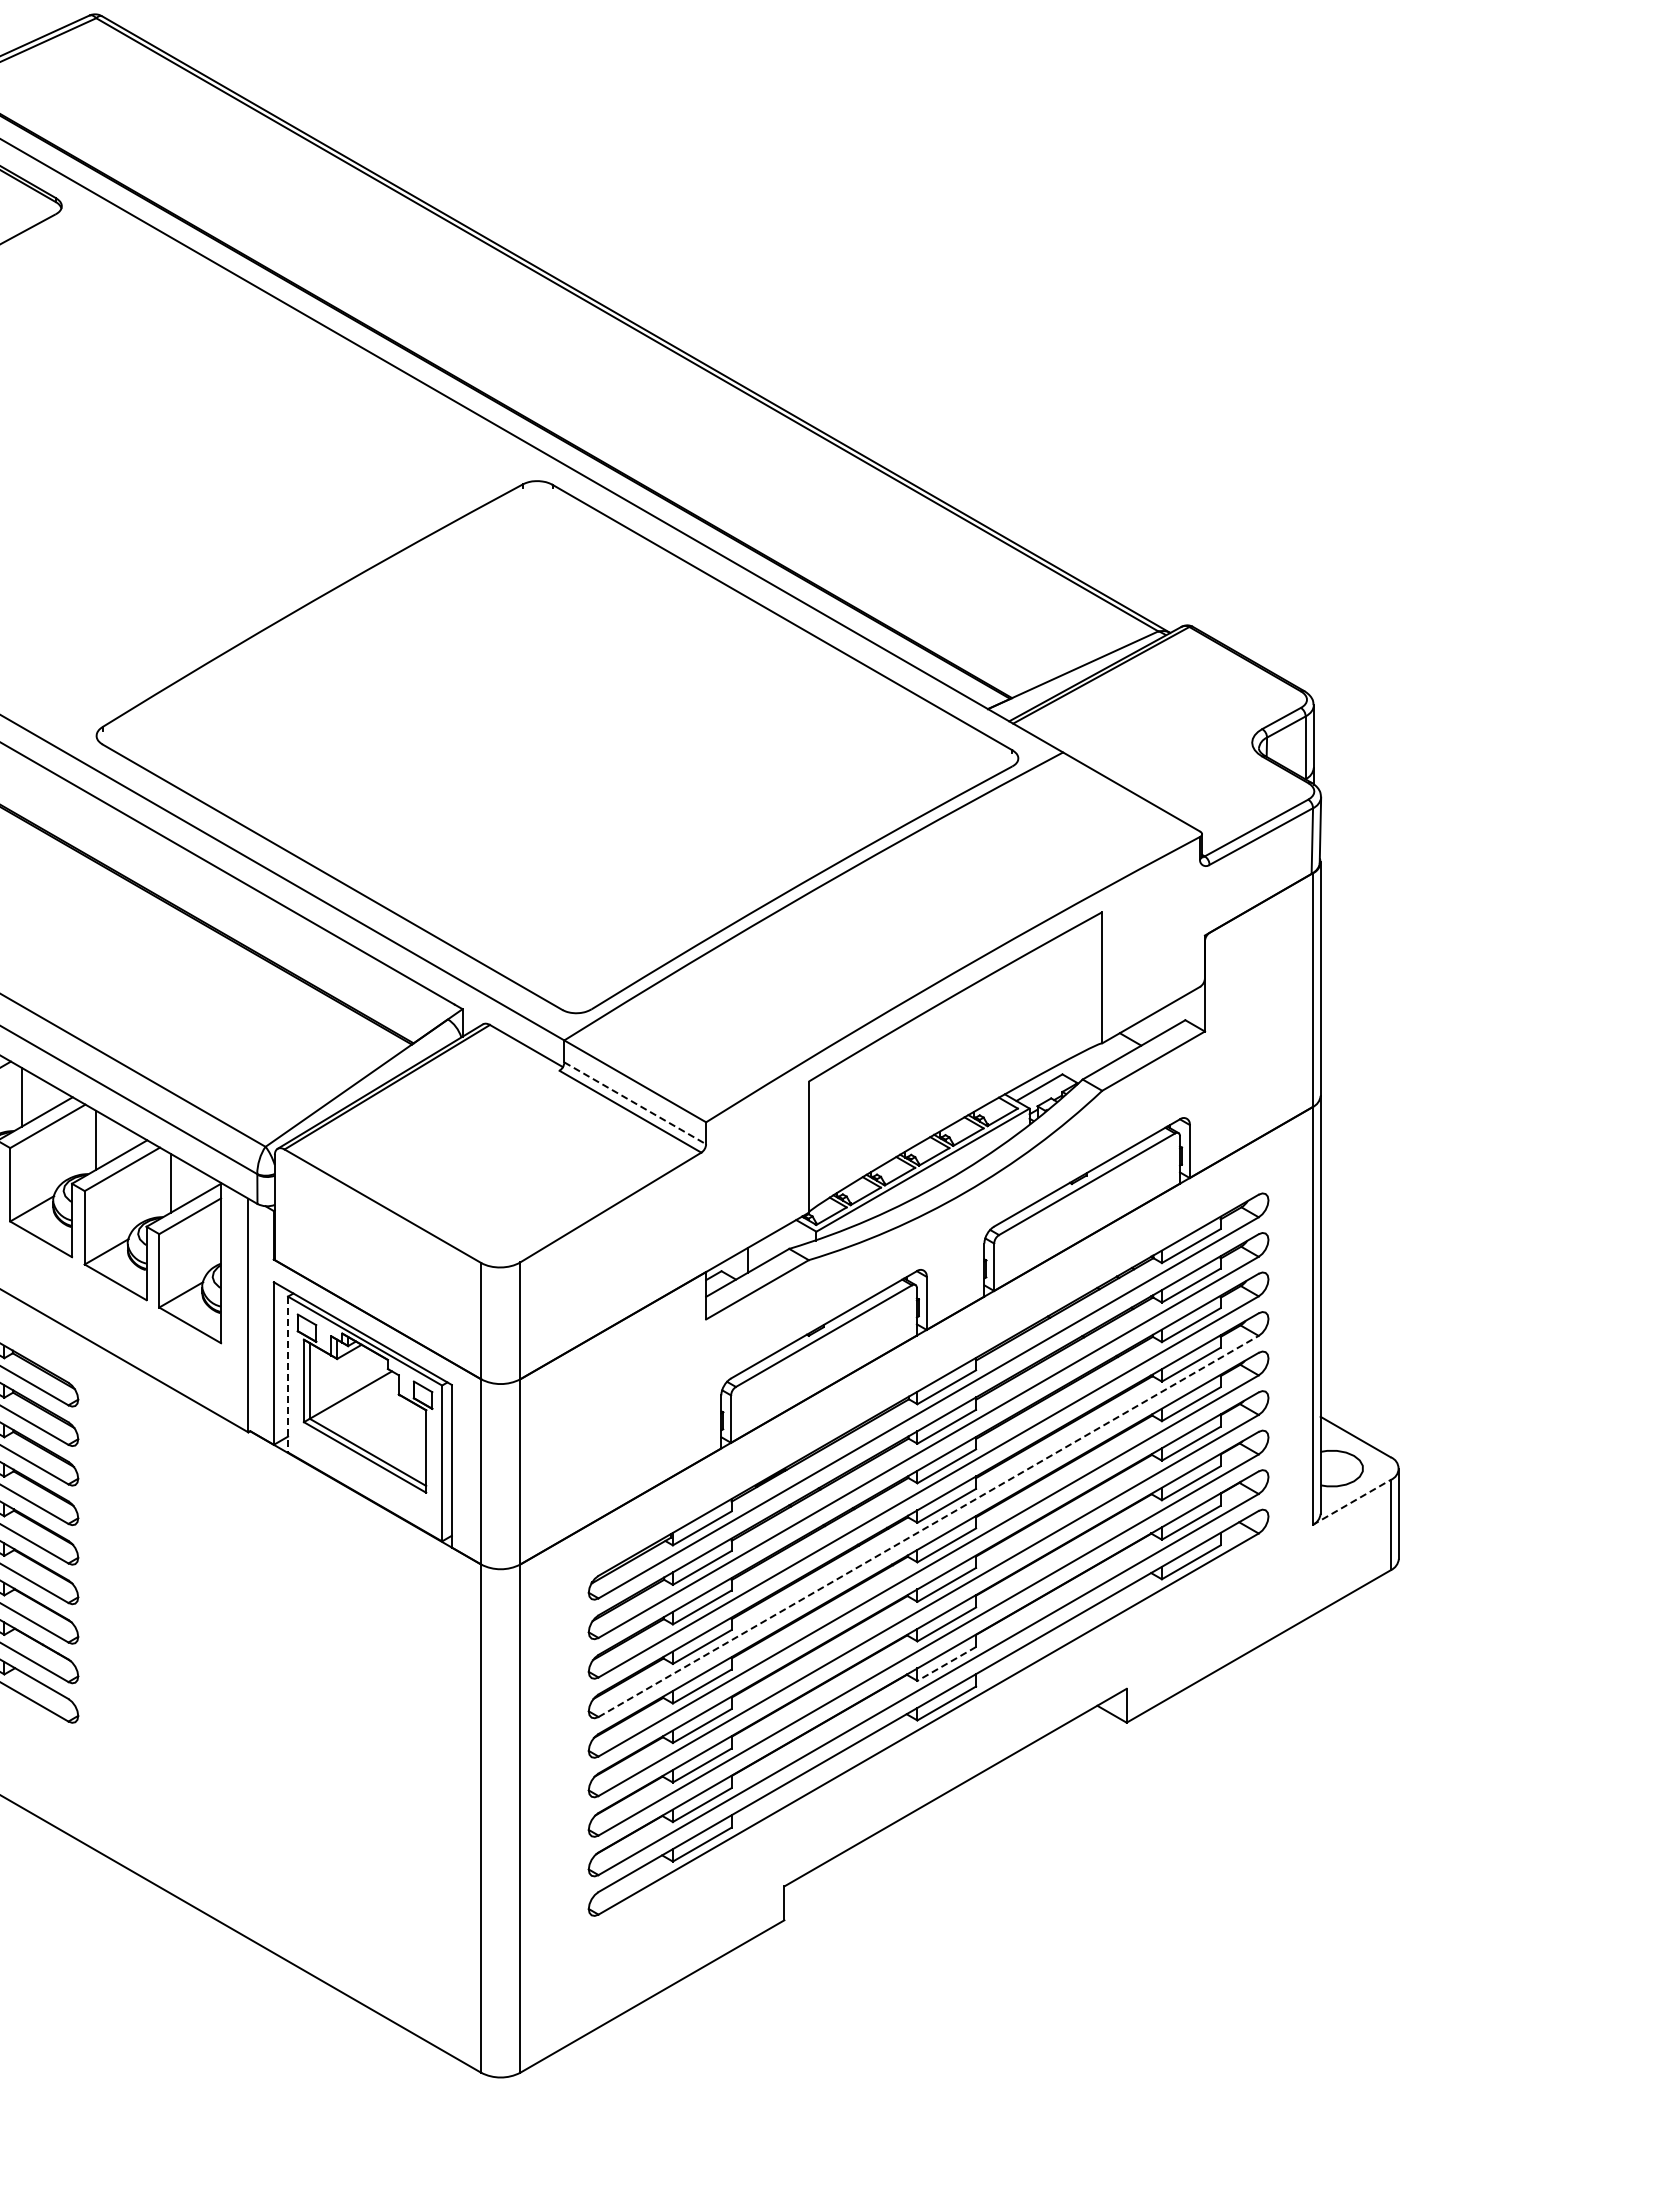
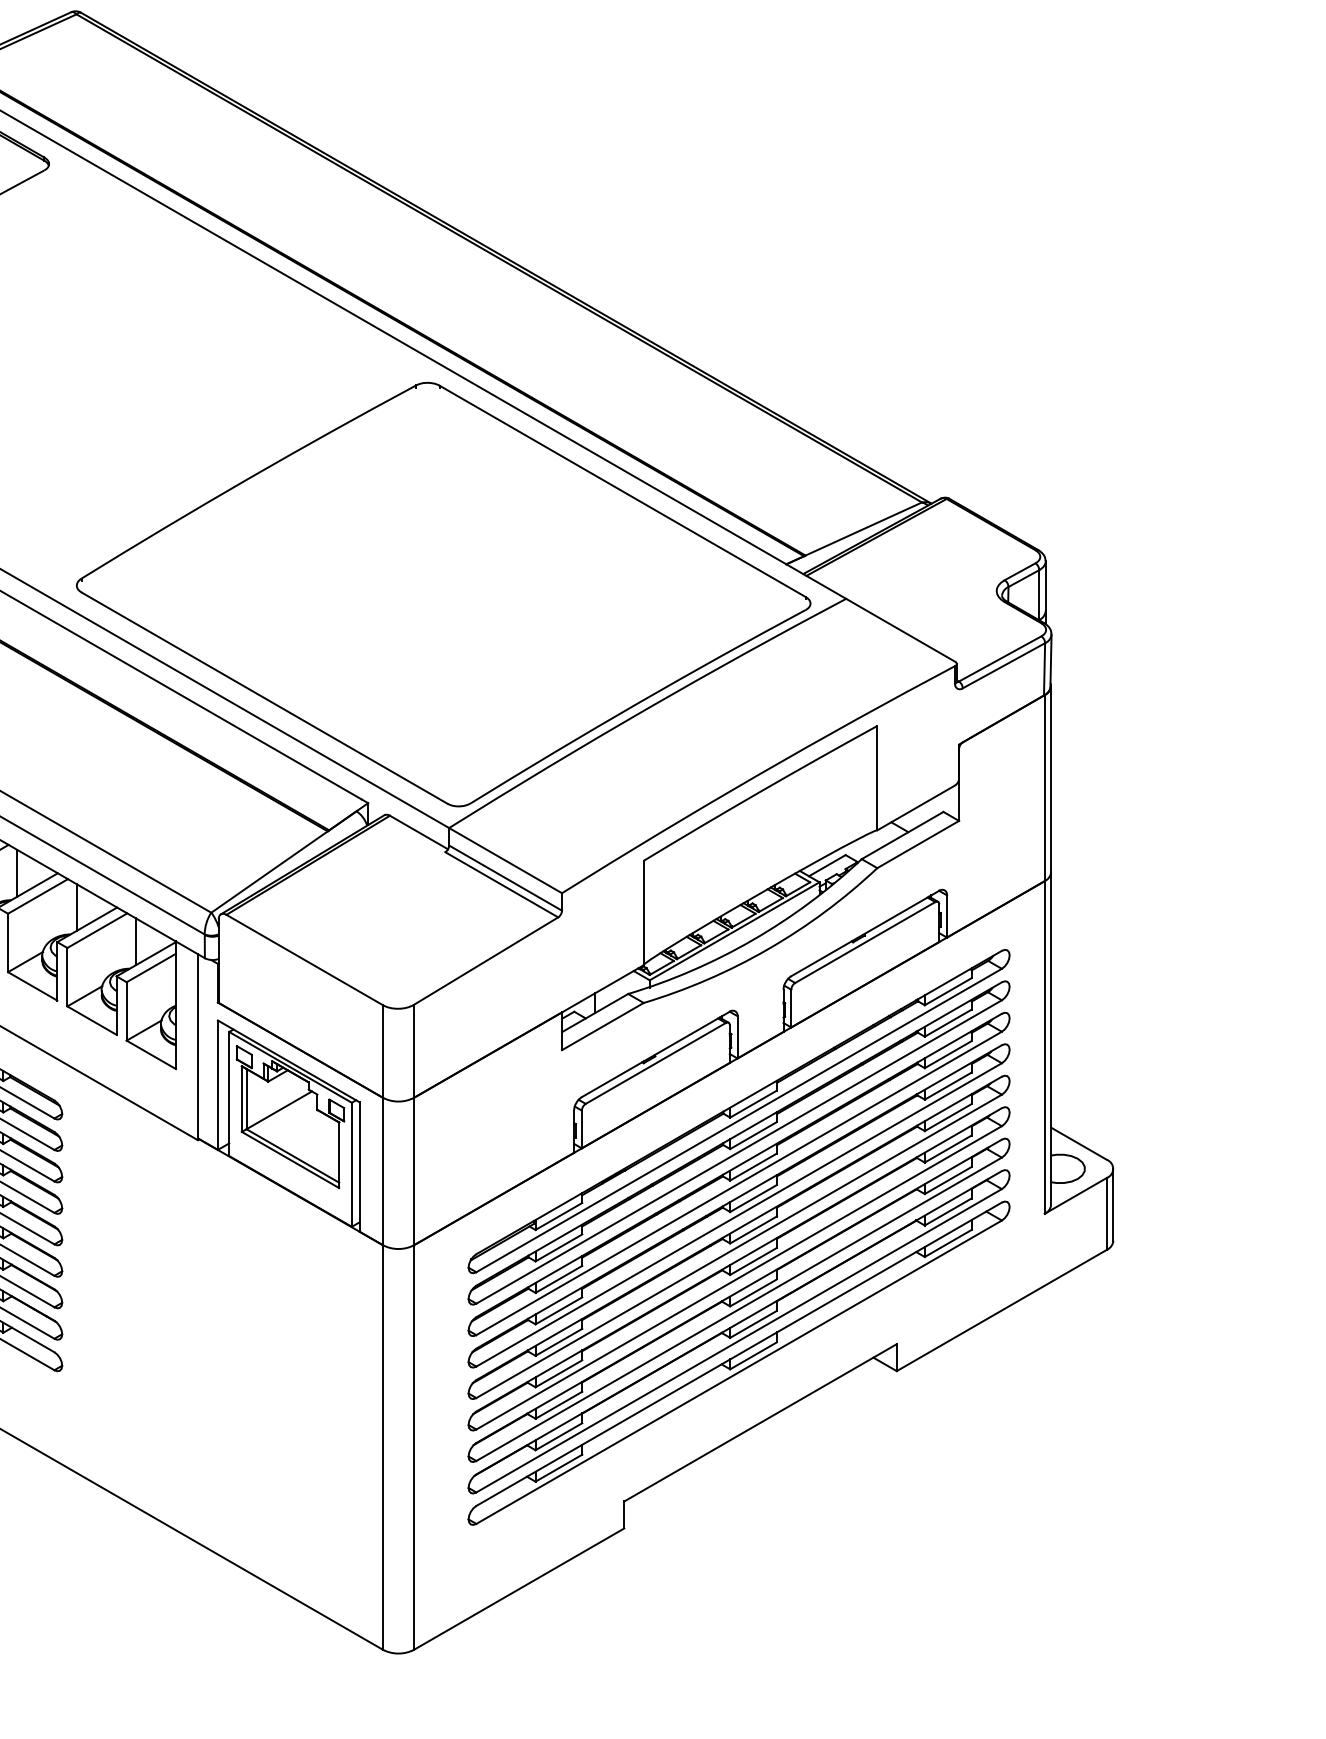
line: (635, 1103) -> (505, 878), dashed -> solid
line: (288, 1374) -> (229, 1093), dashed -> solid
line: (1352, 1502) -> (1076, 1195), dashed -> solid
line: (929, 1526) -> (739, 1214), dashed -> solid
line: (946, 1663) -> (753, 1324), dashed -> solid

